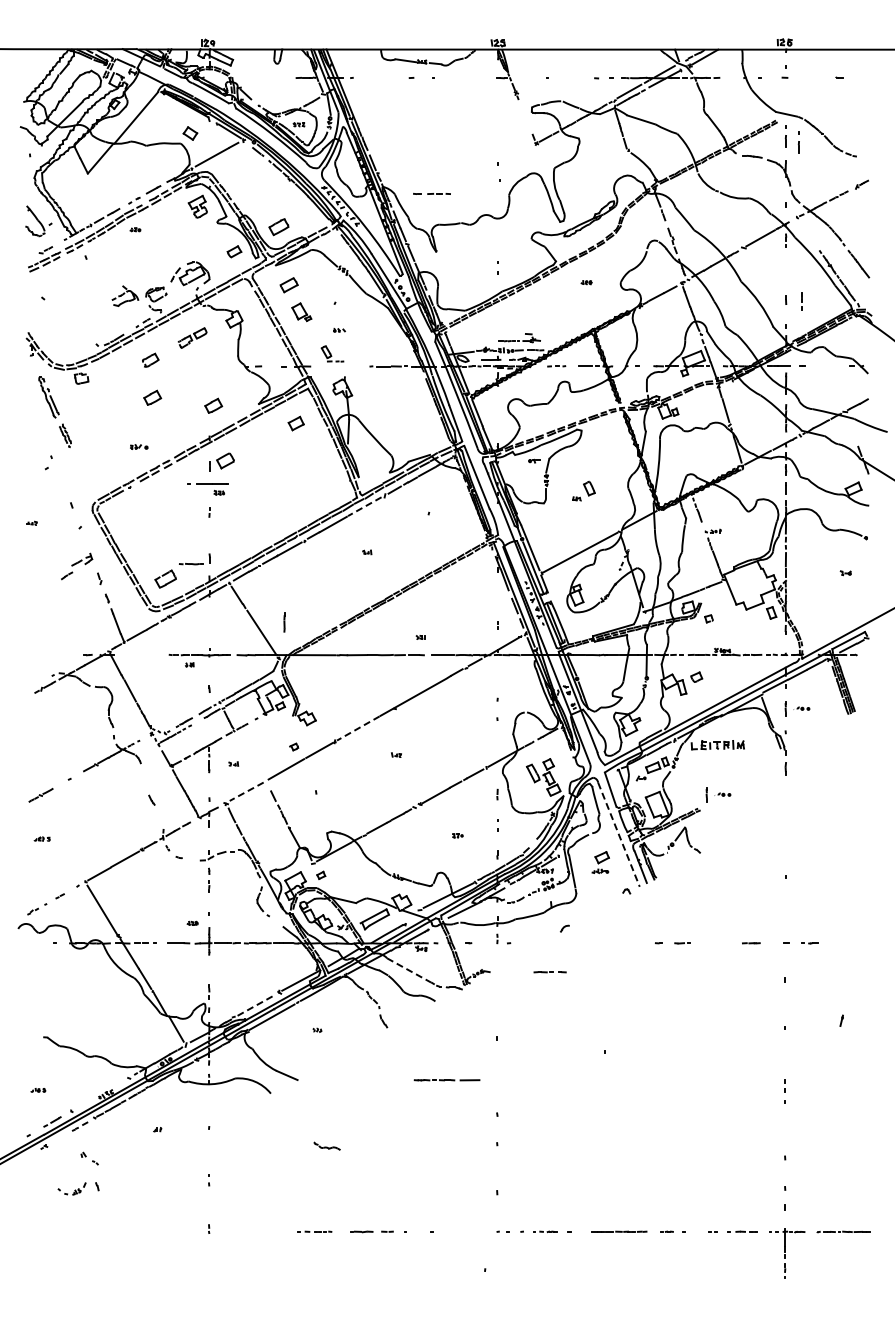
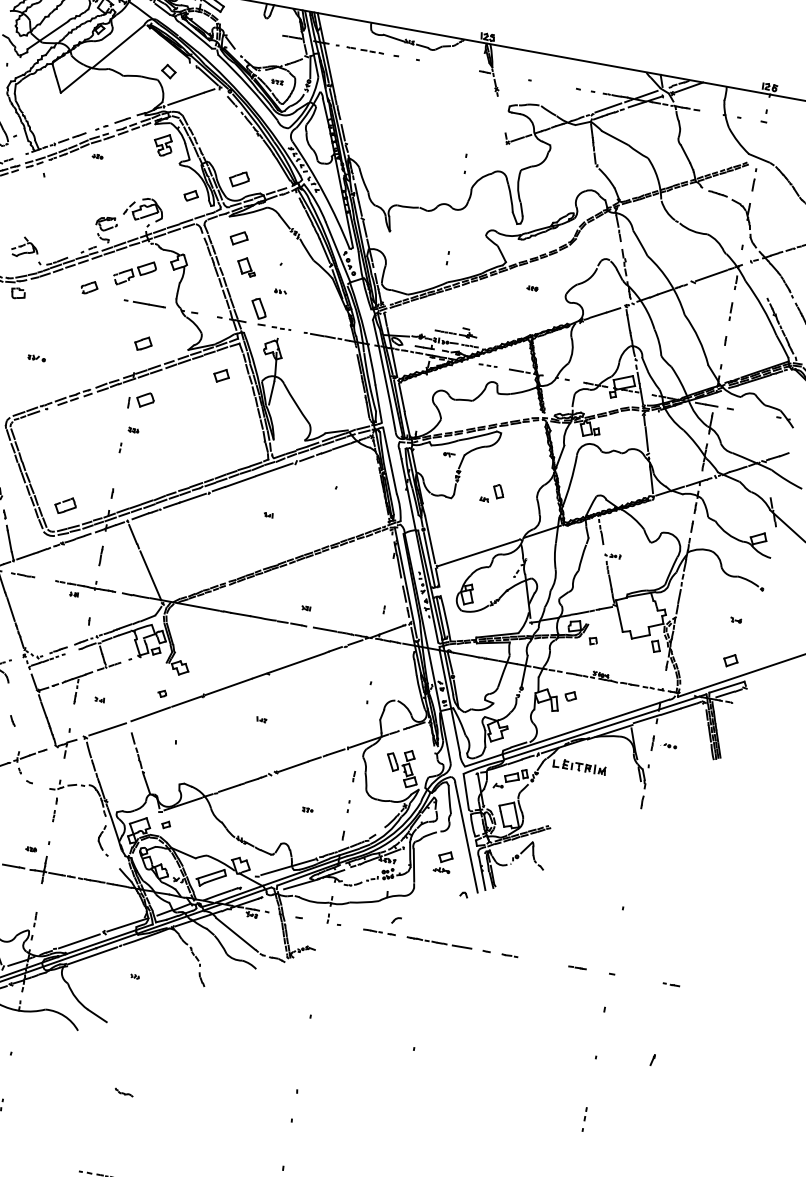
part: (798, 142) -> (765, 188), removed
line: (431, 193) -> (364, 49), moved
part: (125, 295) -> (25, 246), moved
line: (801, 301) -> (730, 311), moved
part: (192, 337) -> (134, 272), size x1.43
part: (334, 353) -> (271, 313), size x1.67
part: (152, 397) -> (84, 324), removed
part: (139, 446) -> (37, 357), moved
line: (207, 483) -> (144, 302), moved
line: (364, 506) -> (274, 469), dashed -> solid
line: (191, 564) -> (23, 575), moved
part: (847, 613) -> (730, 660), added
line: (284, 622) -> (101, 556), moved
line: (357, 728) -> (227, 686), dashed -> solid
line: (246, 791) -> (107, 729), dashed -> solid
part: (718, 794) -> (571, 815), removed
line: (619, 835) -> (466, 838), dashed -> solid
line: (809, 943) -> (671, 984), moved
line: (409, 970) -> (236, 934), dashed -> solid
line: (549, 972) -> (378, 932), moved
line: (256, 1005) -> (79, 941), dashed -> solid
line: (446, 1080) -> (438, 943), moved
part: (327, 1146) -> (124, 1092), size x0.71

